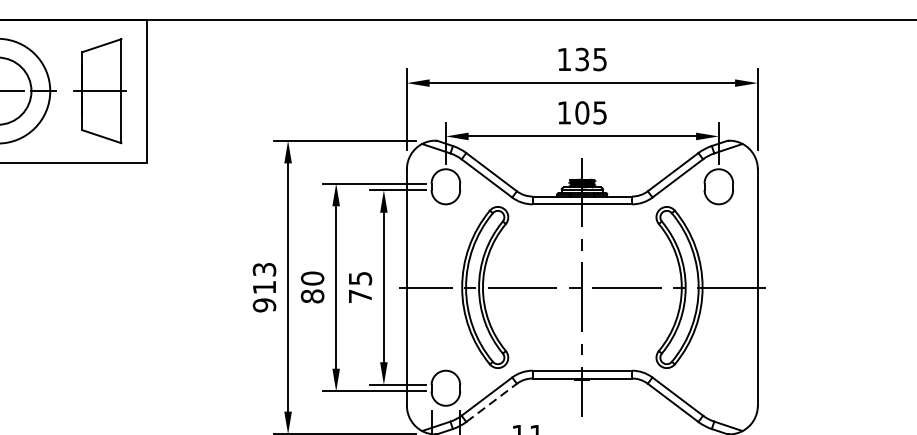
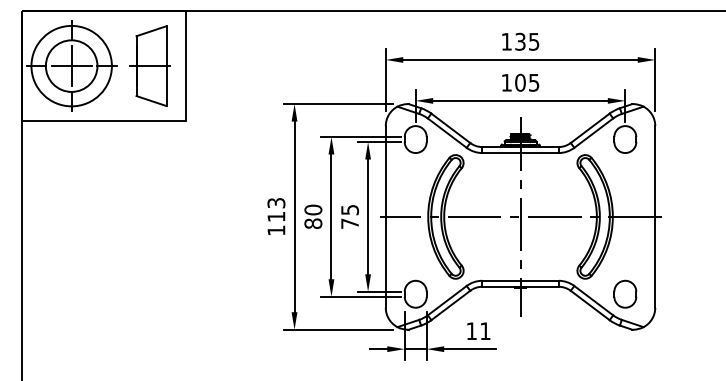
text: (264, 305) -> (276, 230), 913 -> 113
part: (719, 387) -> (625, 293), added
line: (492, 402) -> (451, 305), dashed -> solid

